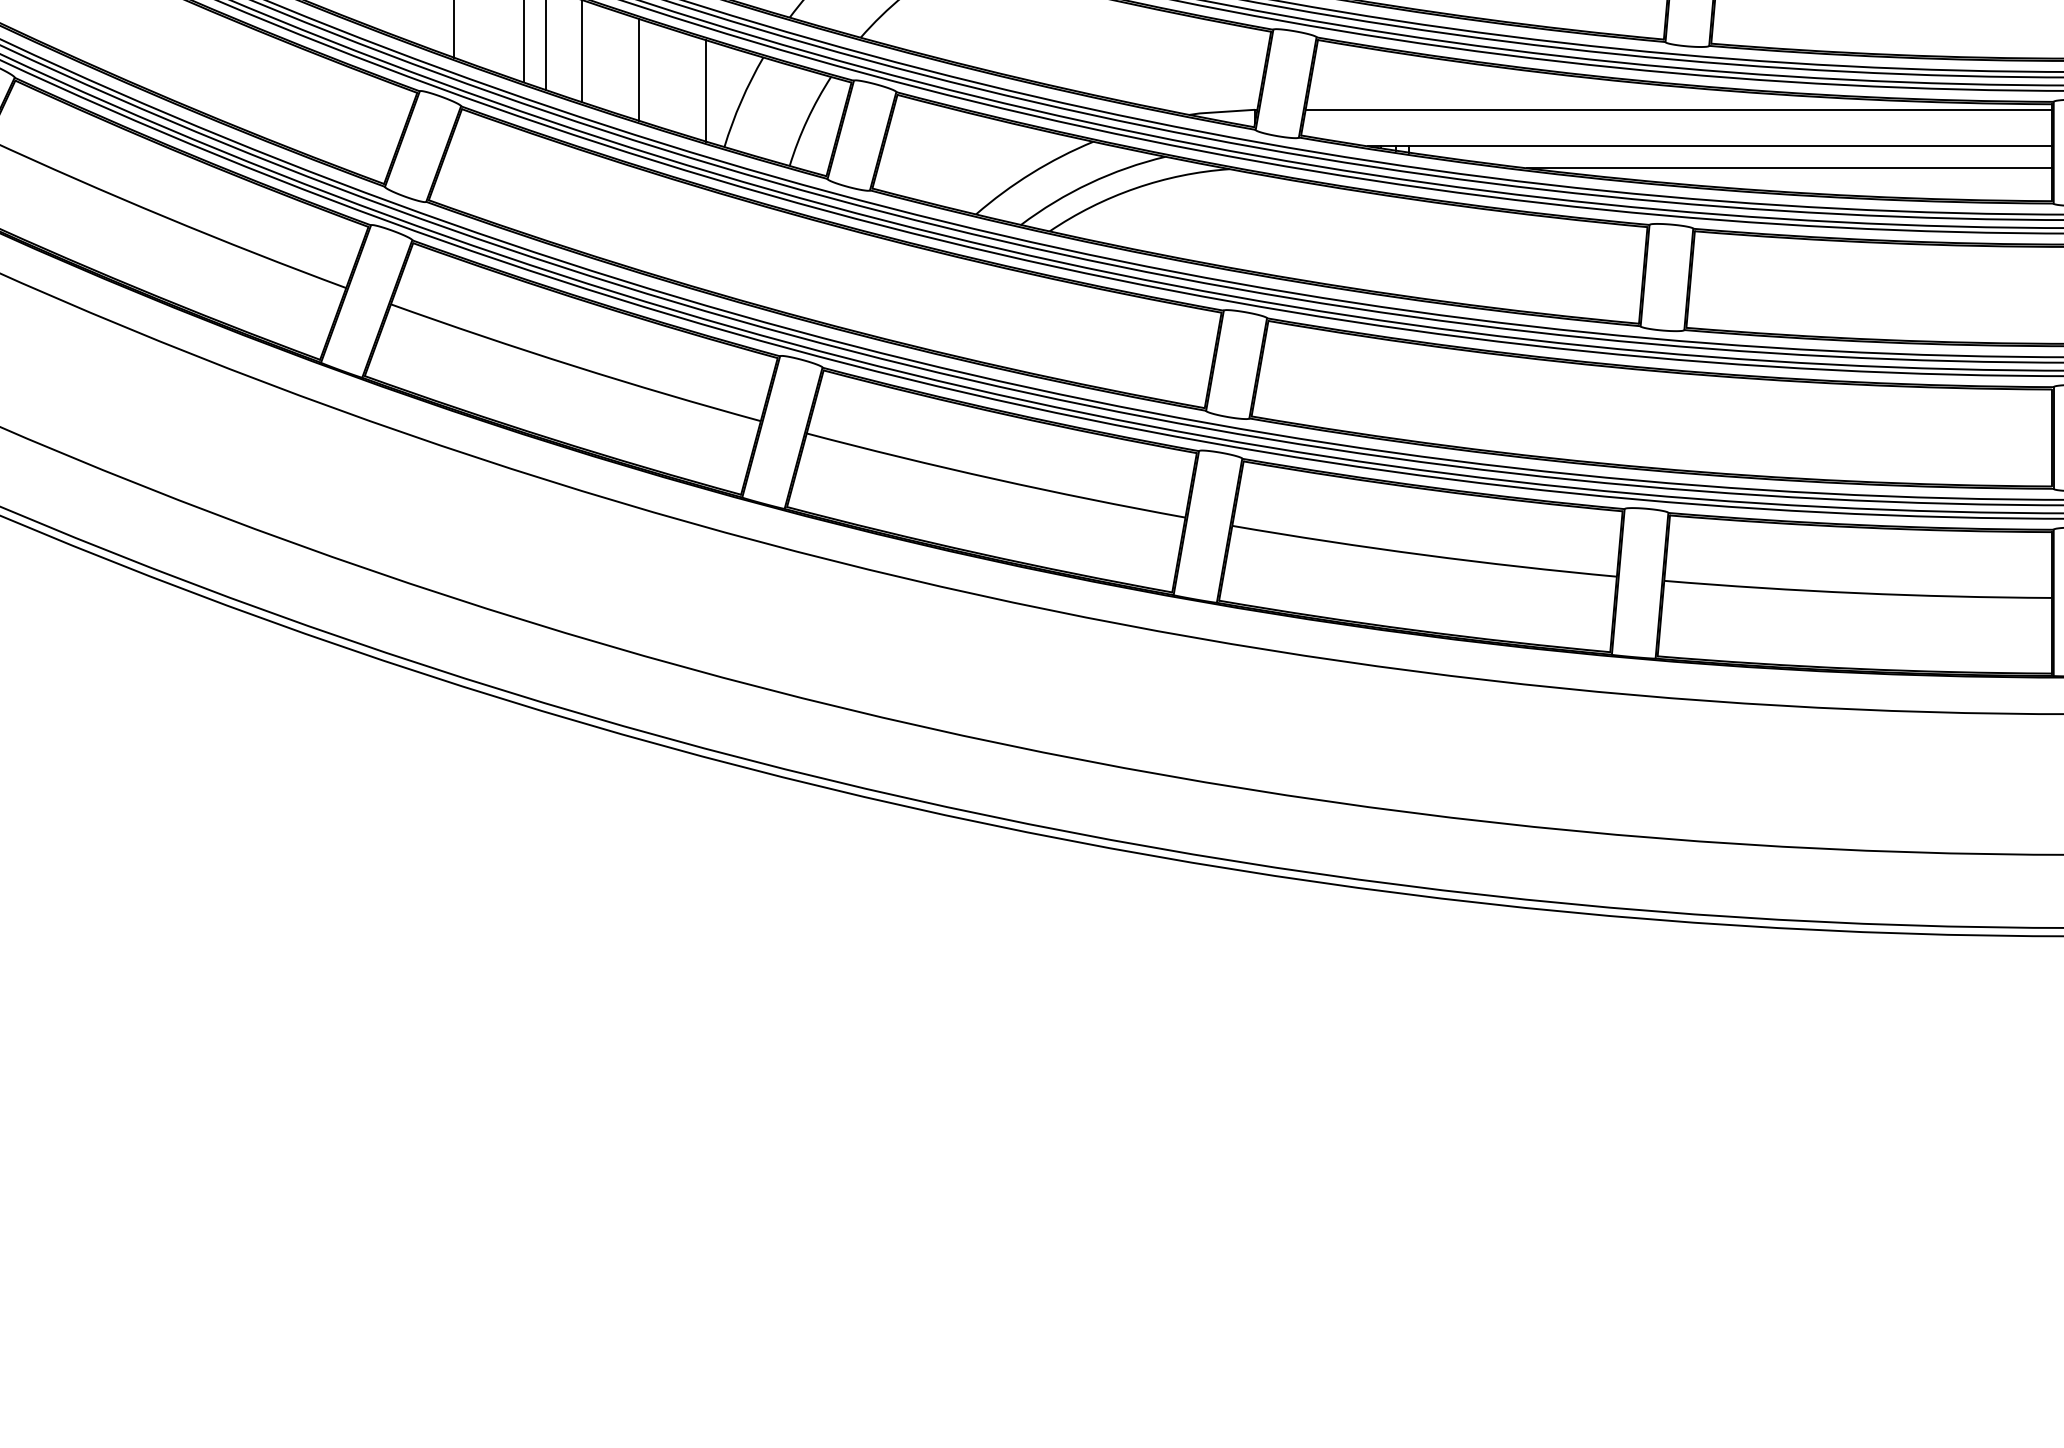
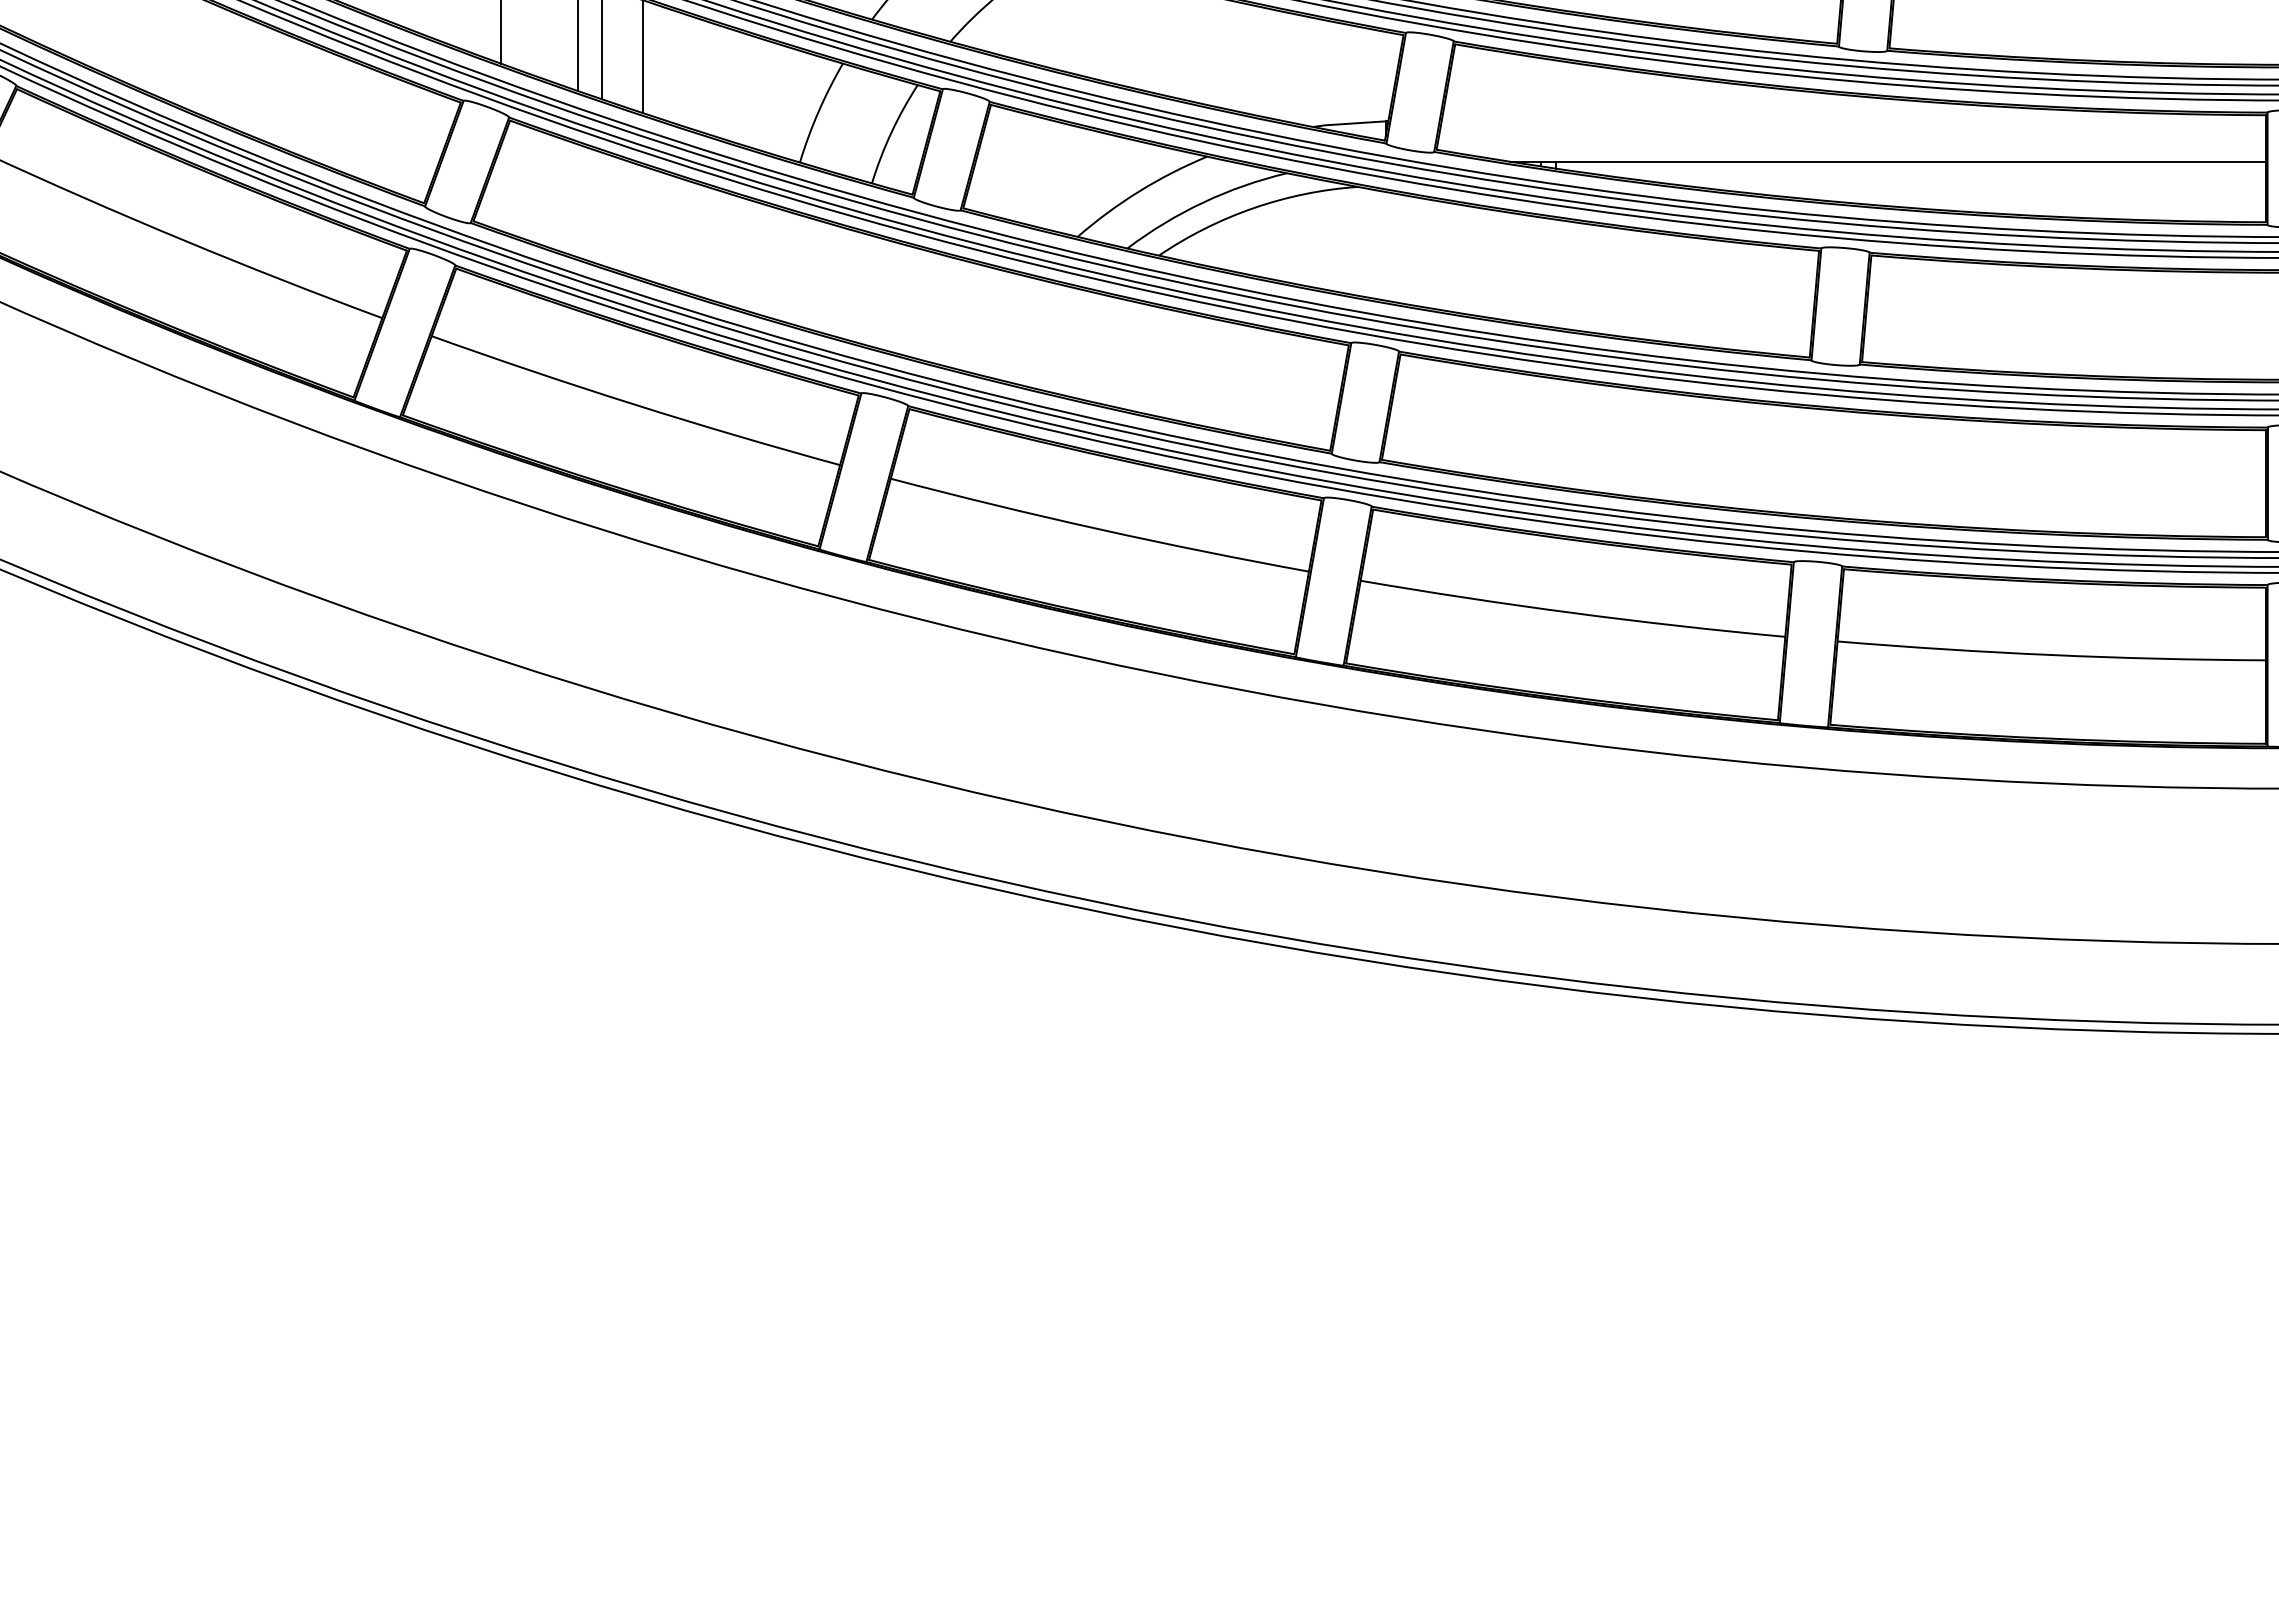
line: (638, 69) -> (705, 76), removed
line: (706, 90) -> (780, 100), removed
line: (1678, 109) -> (1853, 121), removed
line: (1789, 167) -> (1975, 185), removed

